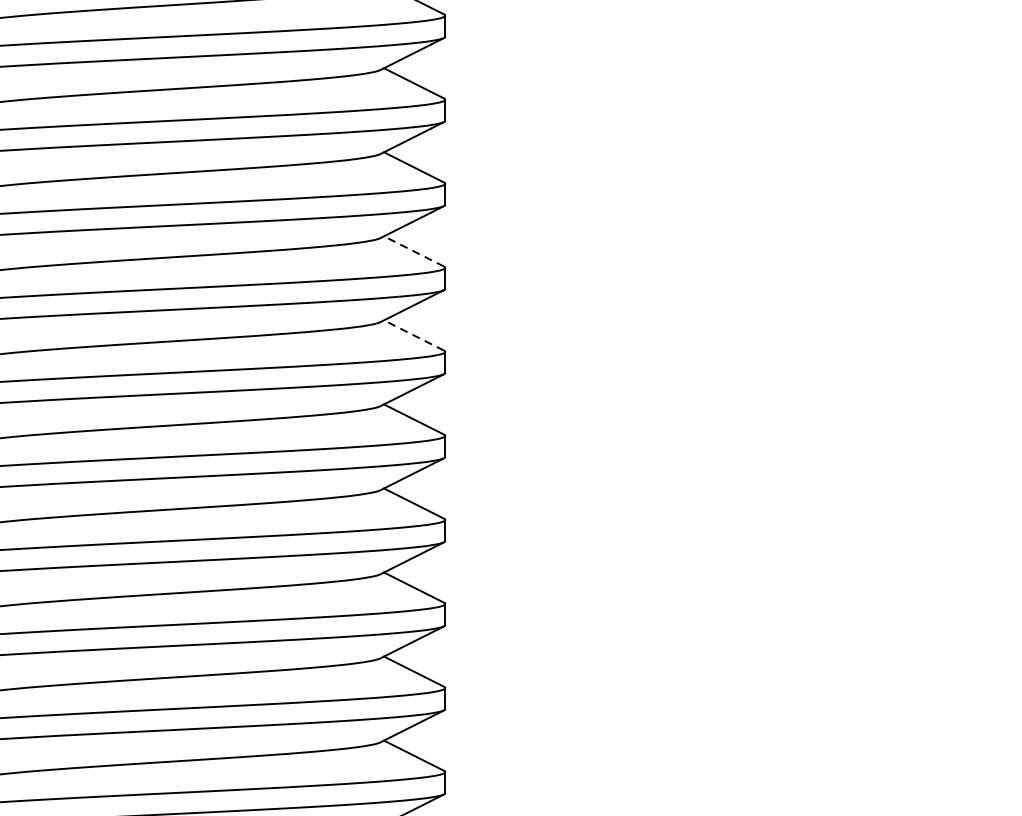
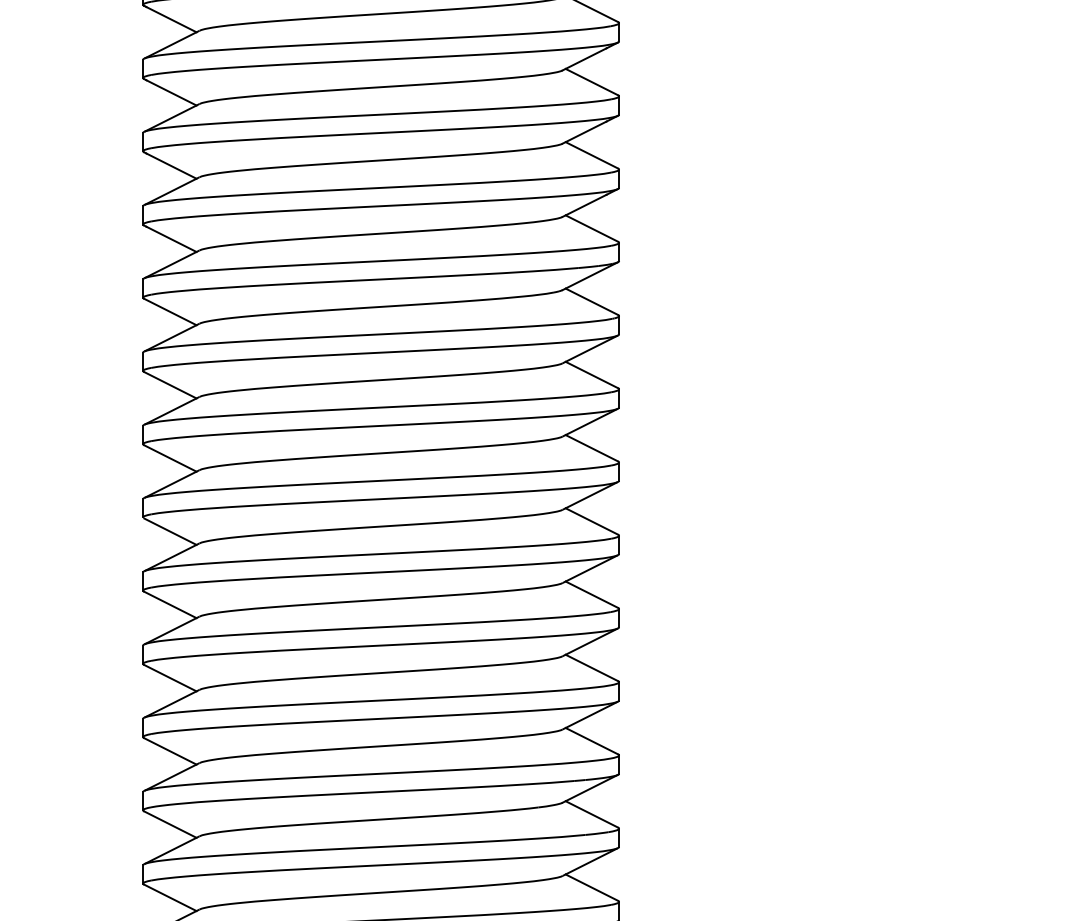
line: (413, 251) -> (591, 228), dashed -> solid
line: (413, 335) -> (591, 301), dashed -> solid

